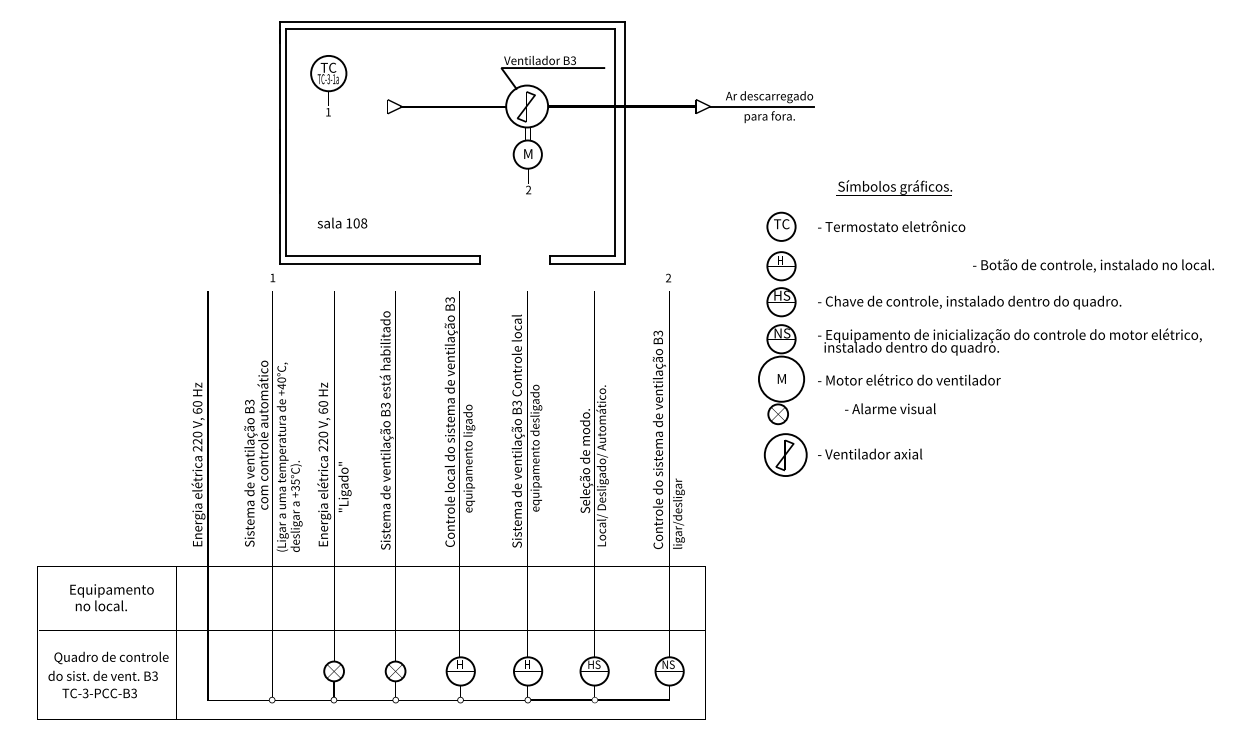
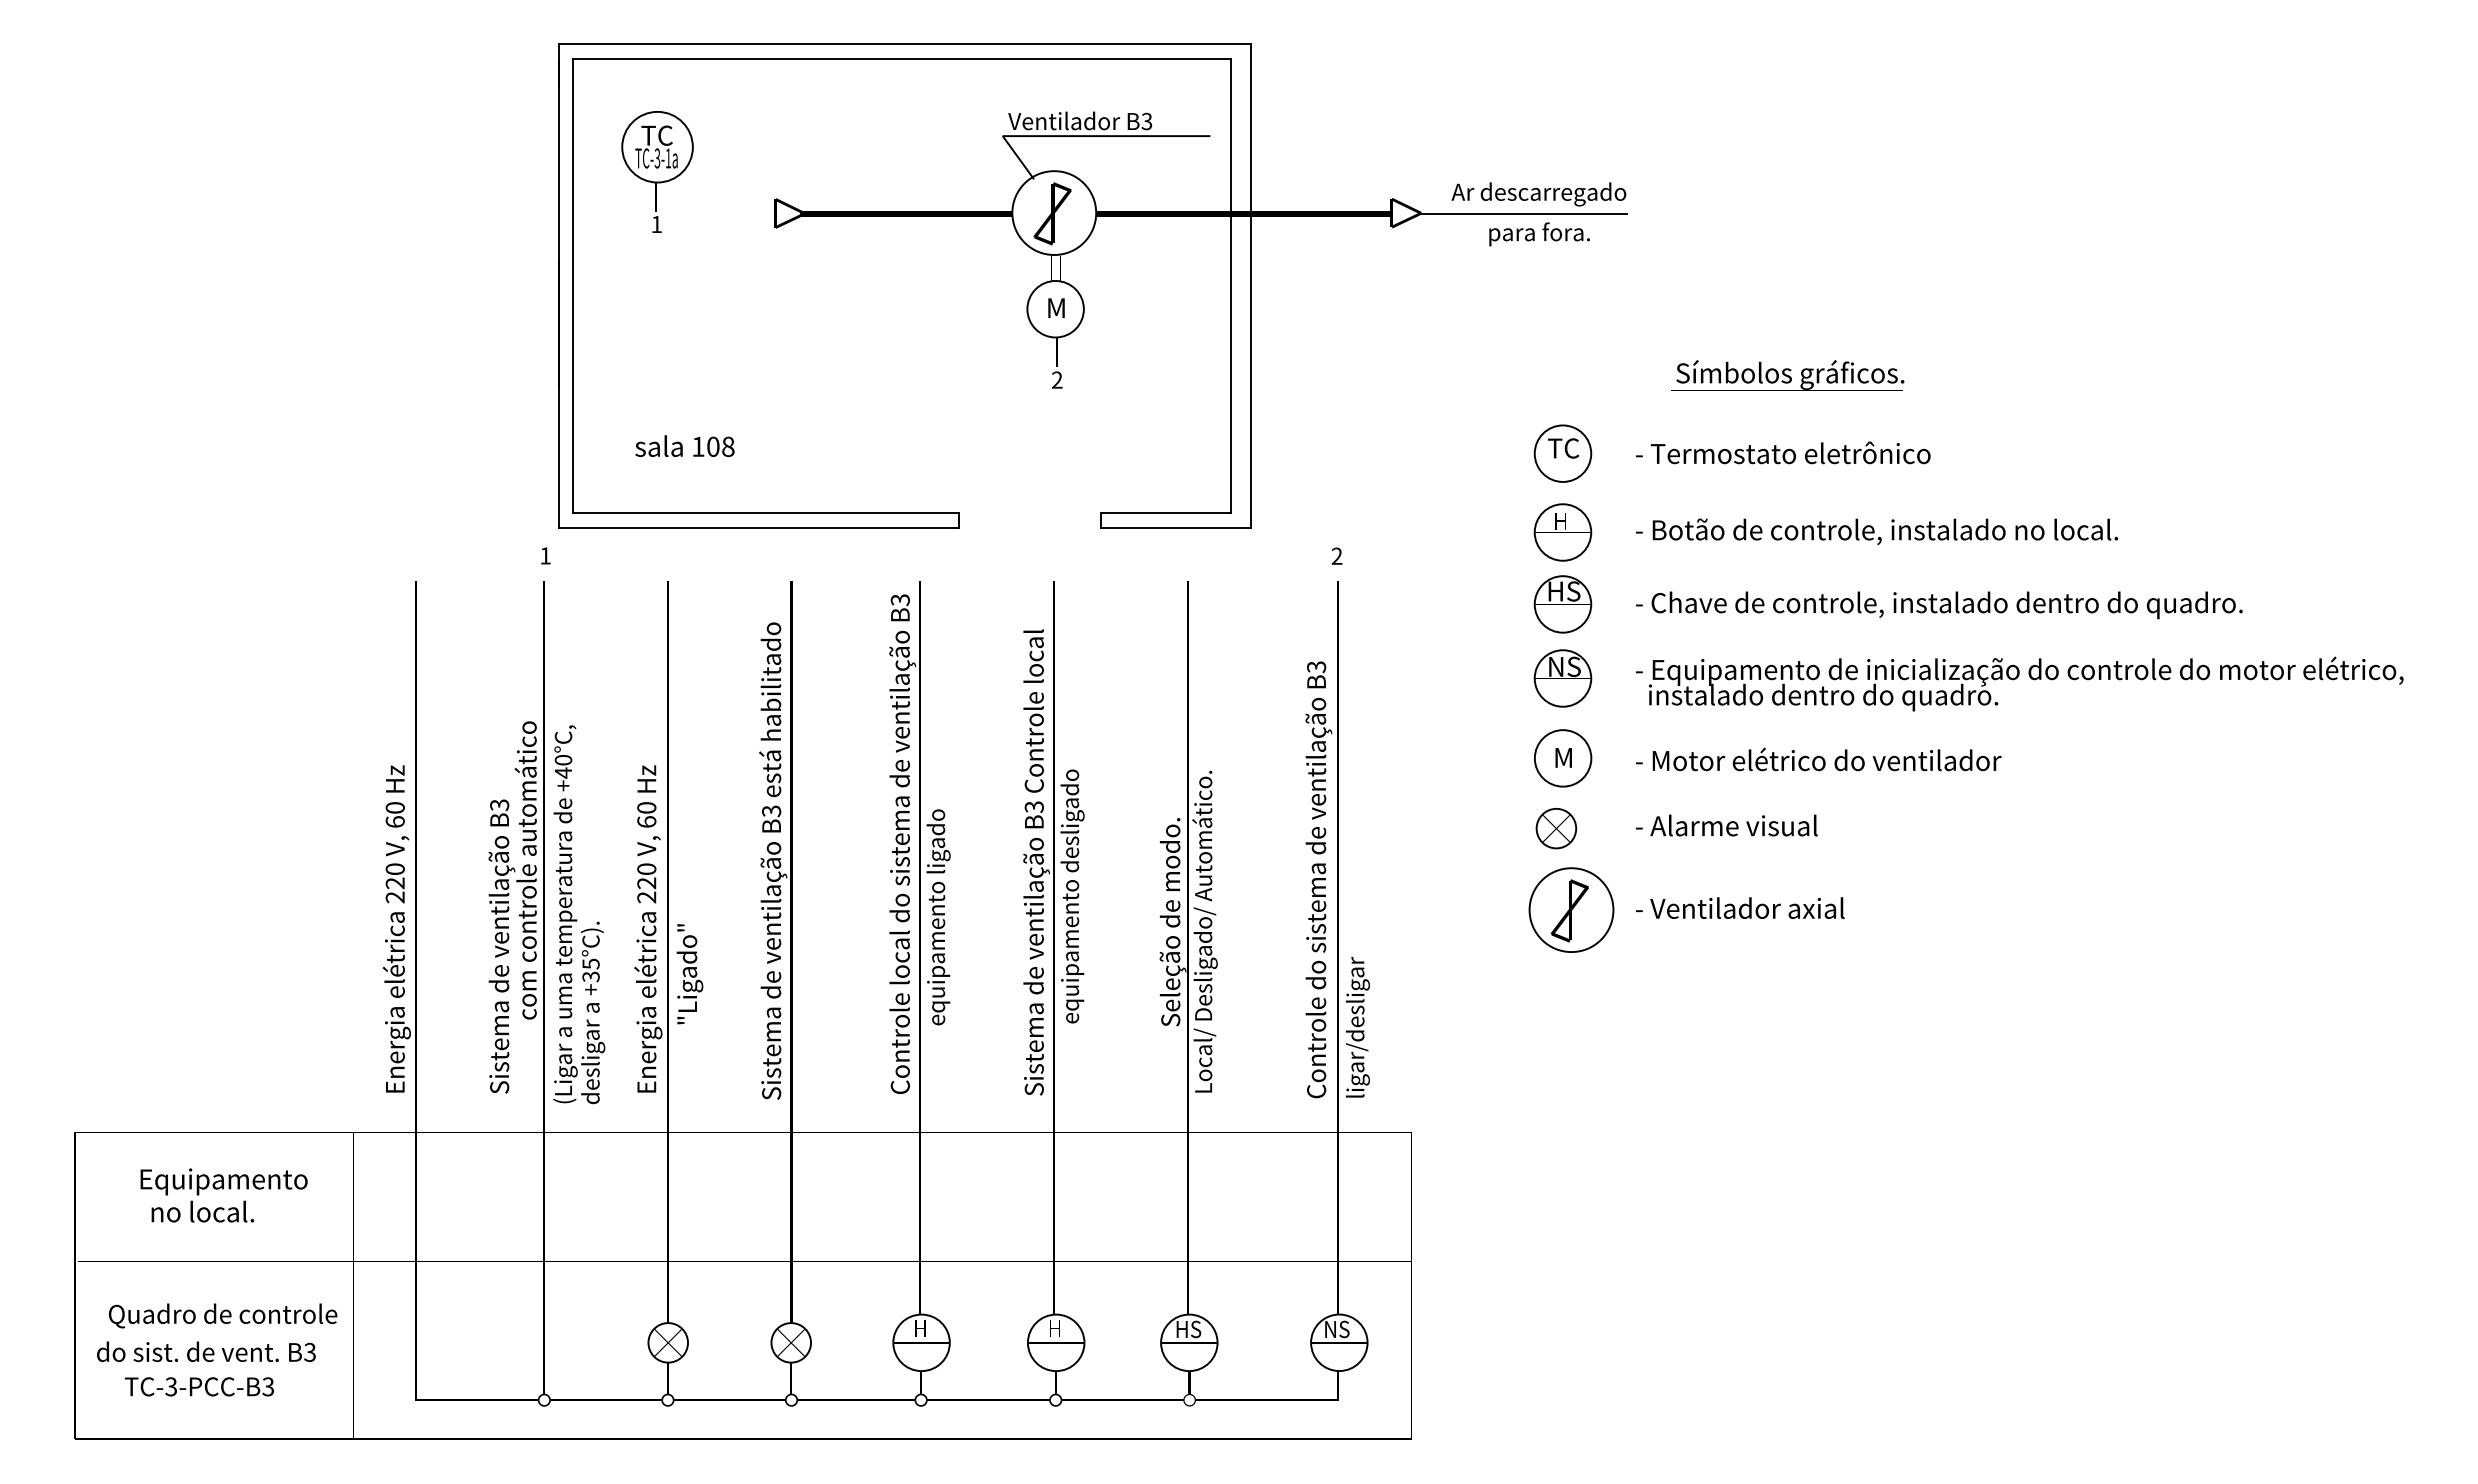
text: (1093, 265) -> (1876, 531), moved
circle: (781, 379) -> (1562, 758), size x0.62
text: (890, 408) -> (1726, 824), moved

